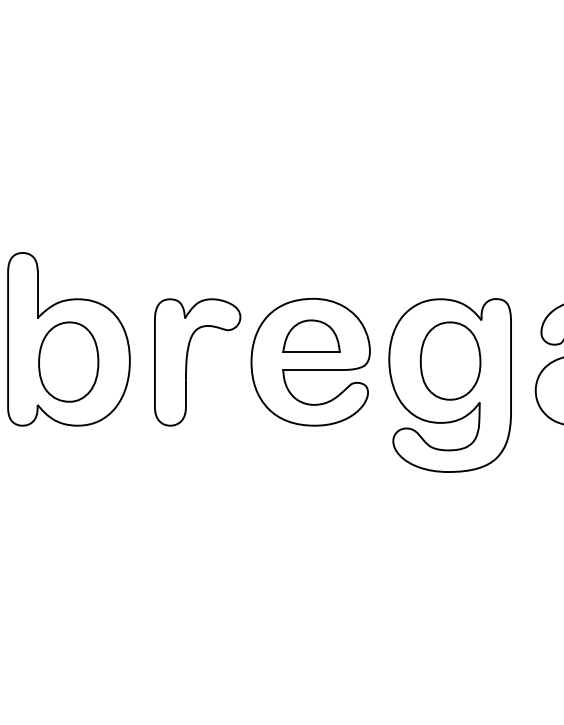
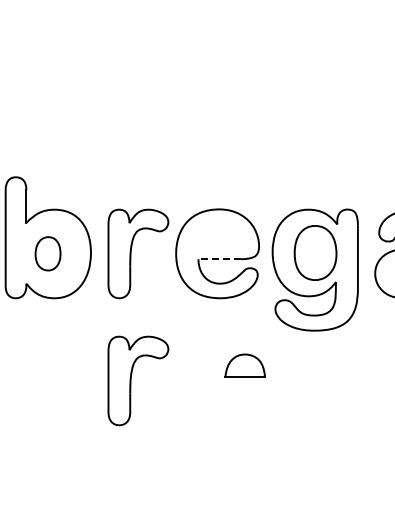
part: (310, 336) -> (244, 365), moved
part: (67, 361) -> (47, 253), size x0.6
line: (313, 370) -> (219, 259), solid -> dashed
part: (187, 543) -> (131, 380), added

